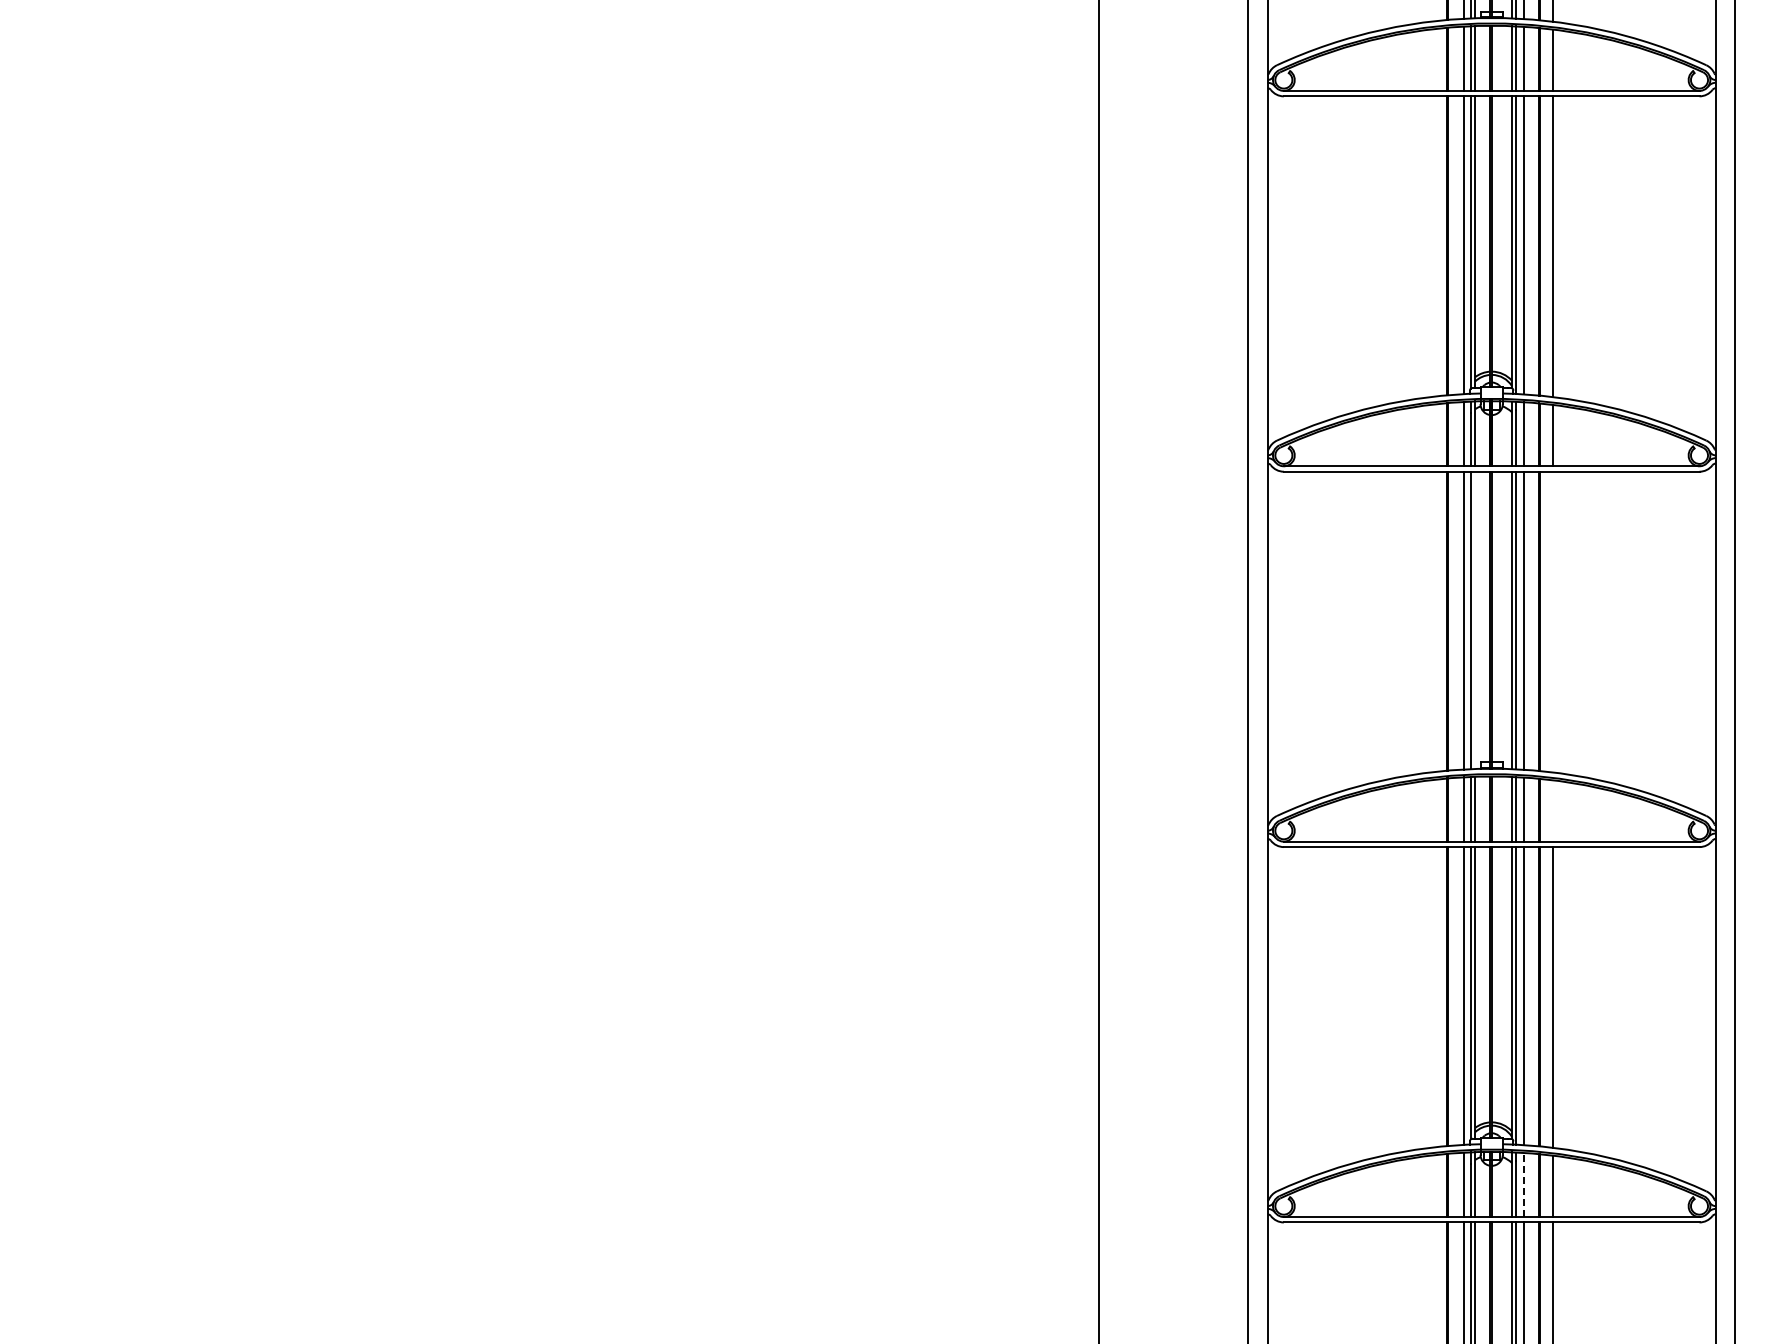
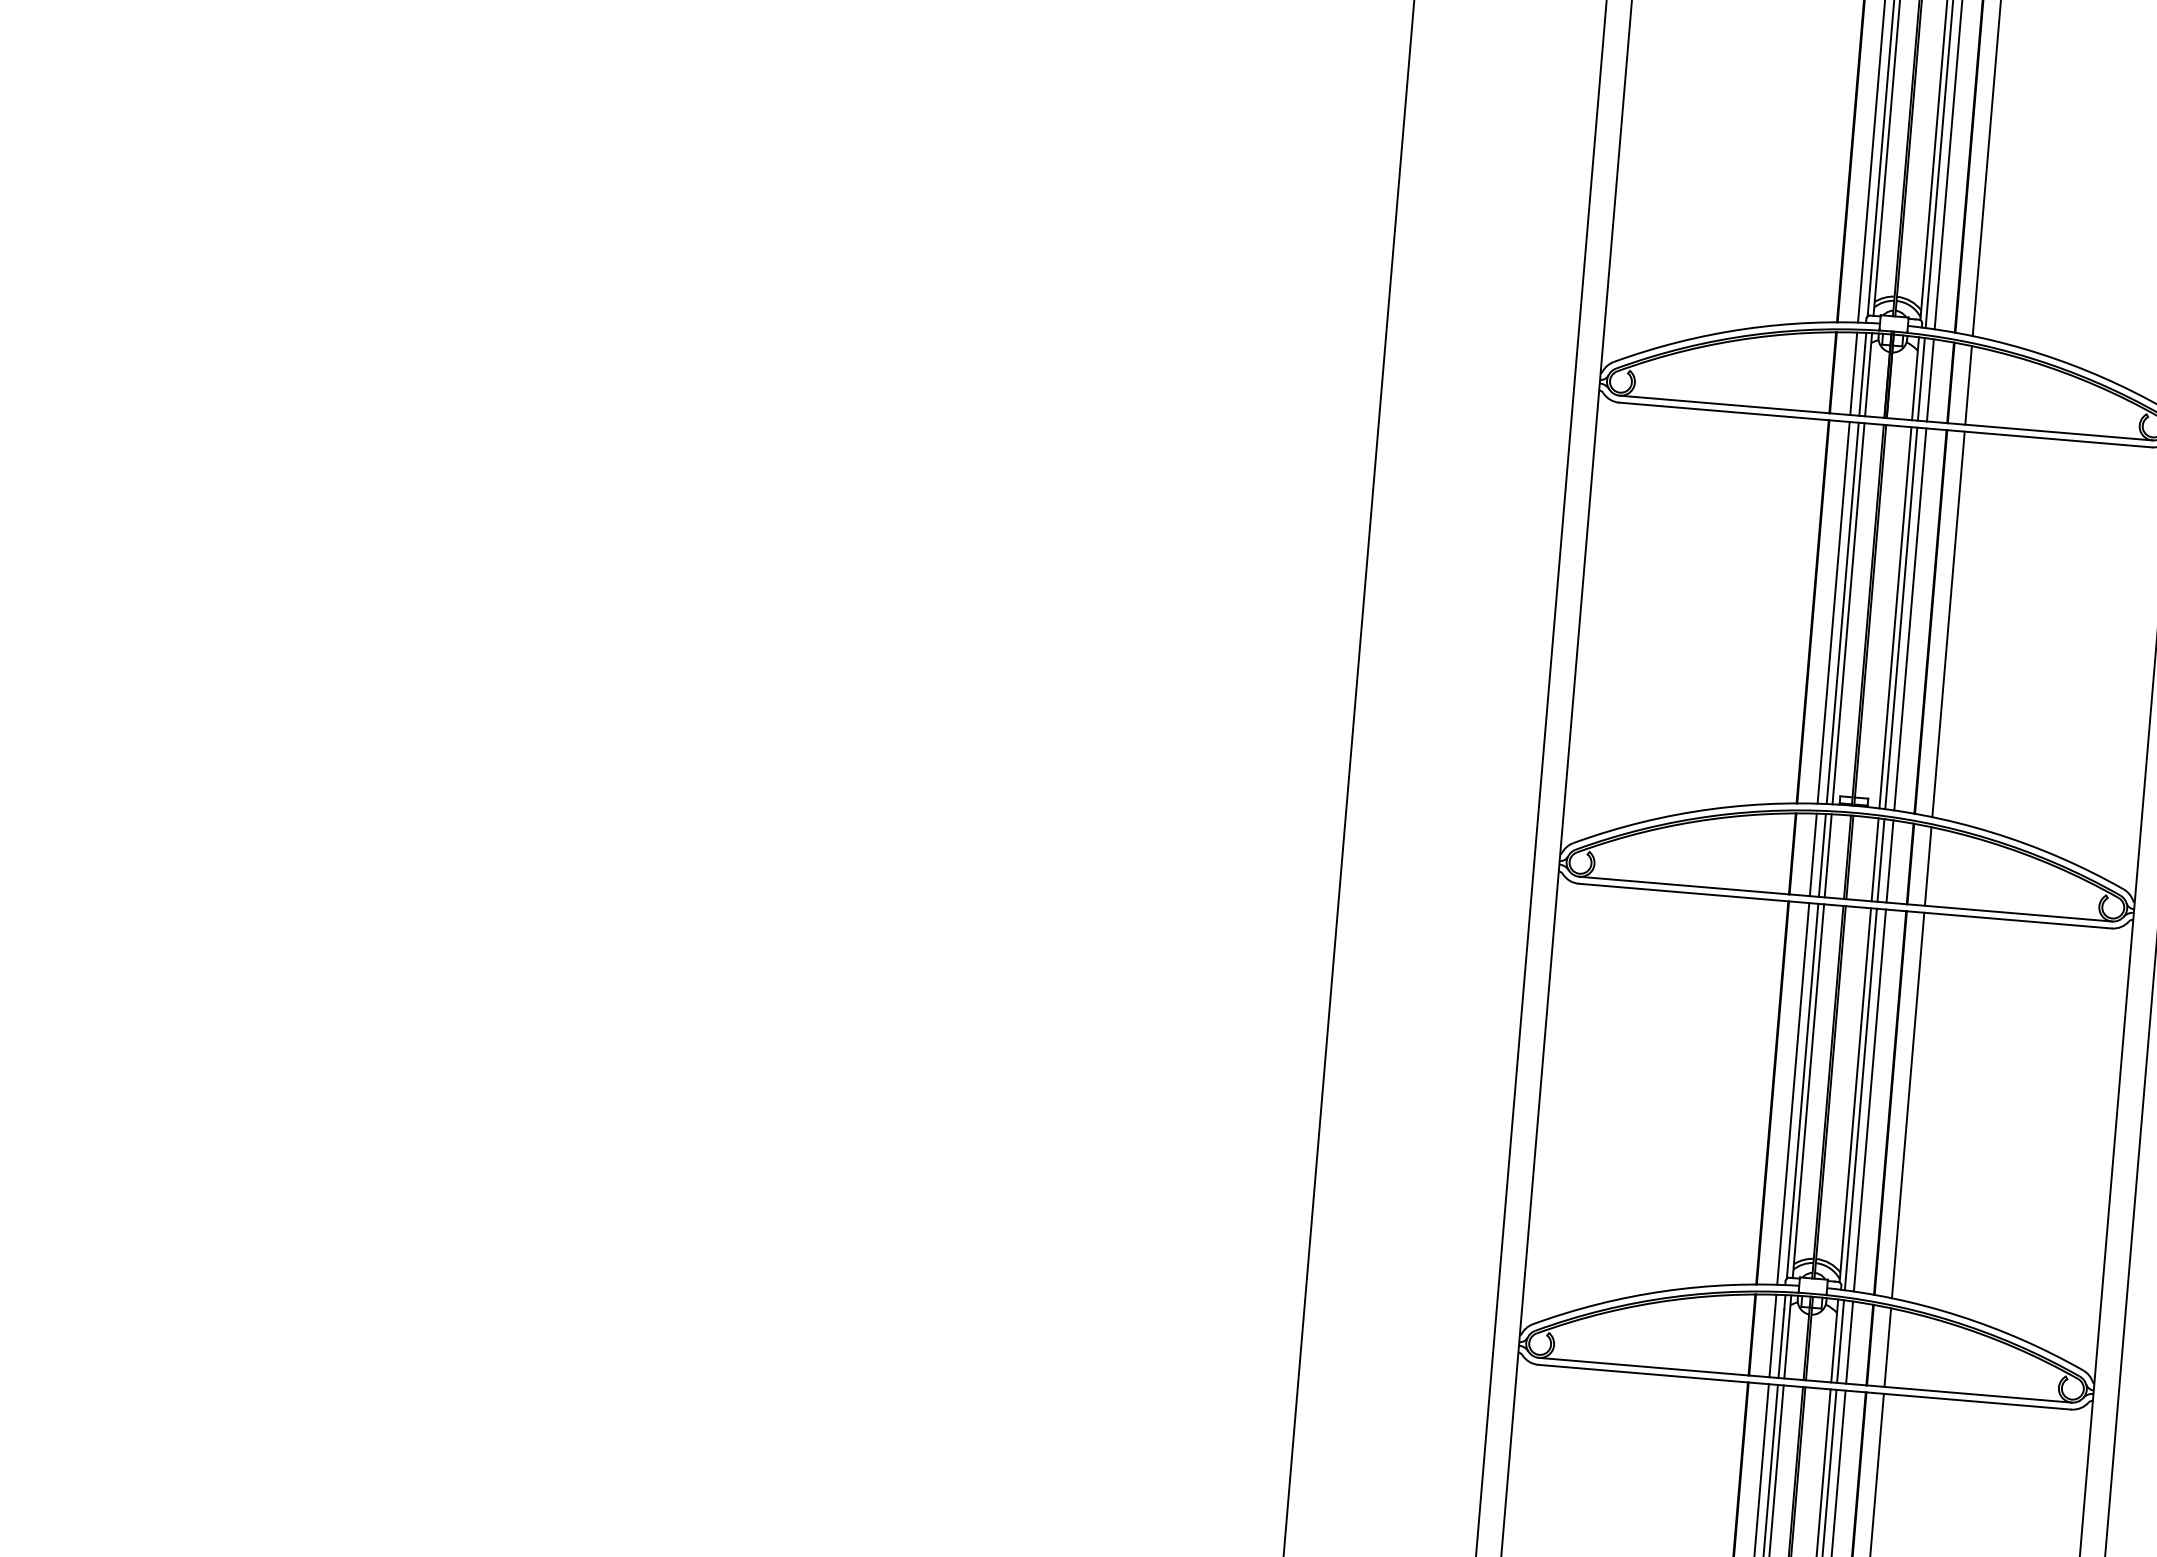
line: (1475, 620) -> (1848, 613), added
line: (1553, 621) -> (1948, 623), added
line: (1553, 810) -> (1928, 865), added
line: (1523, 1184) -> (1849, 1341), dashed -> solid

